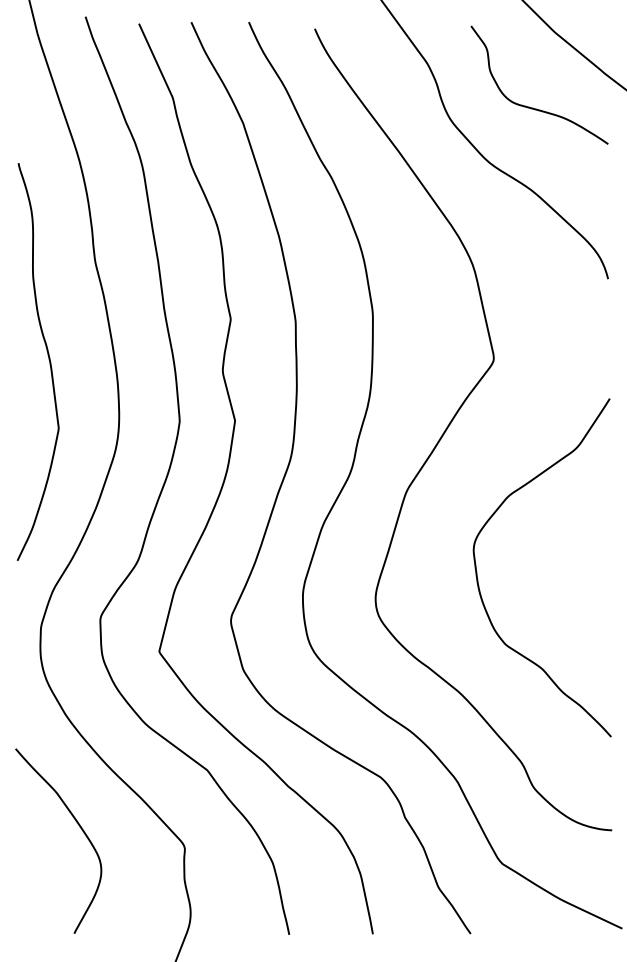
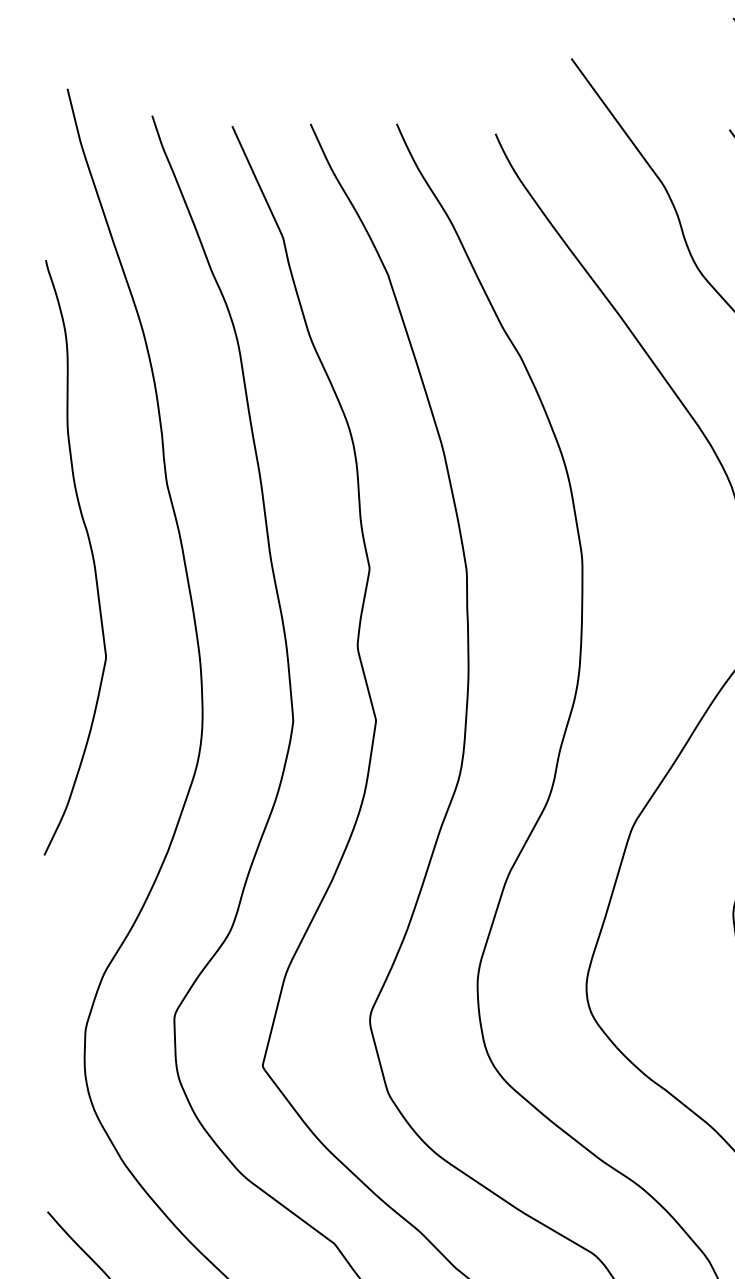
curve: (48, 359) -> (90, 554), moved

